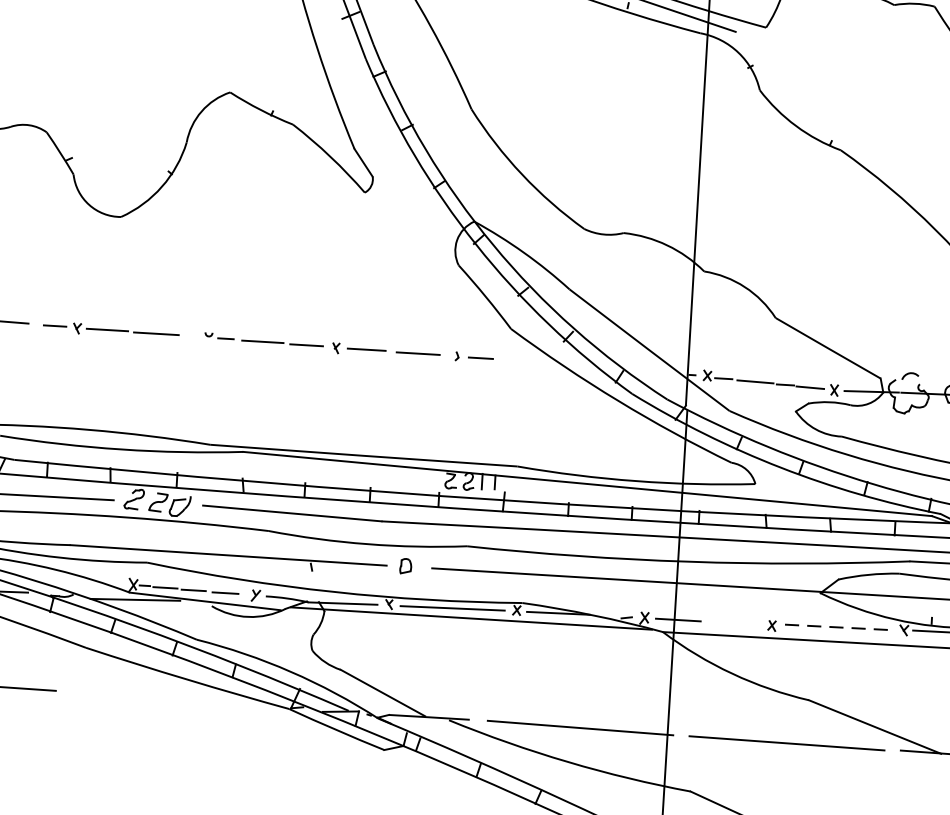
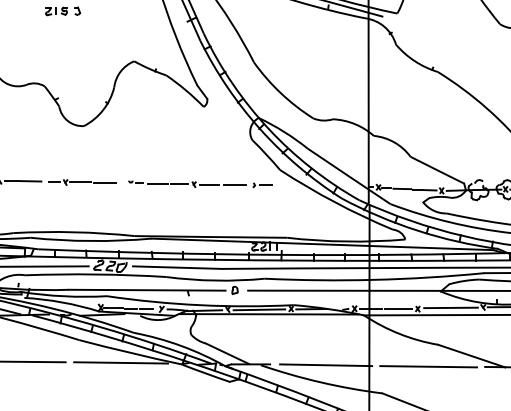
line: (733, 622) -> (398, 308), added
line: (840, 626) -> (451, 307), dashed -> solid
line: (166, 697) -> (120, 362), added

